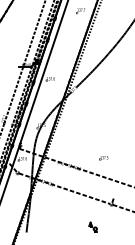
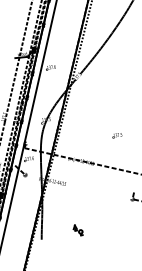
part: (103, 158) -> (117, 136), moved
line: (64, 188) -> (78, 186), removed
part: (92, 226) -> (77, 229), moved

